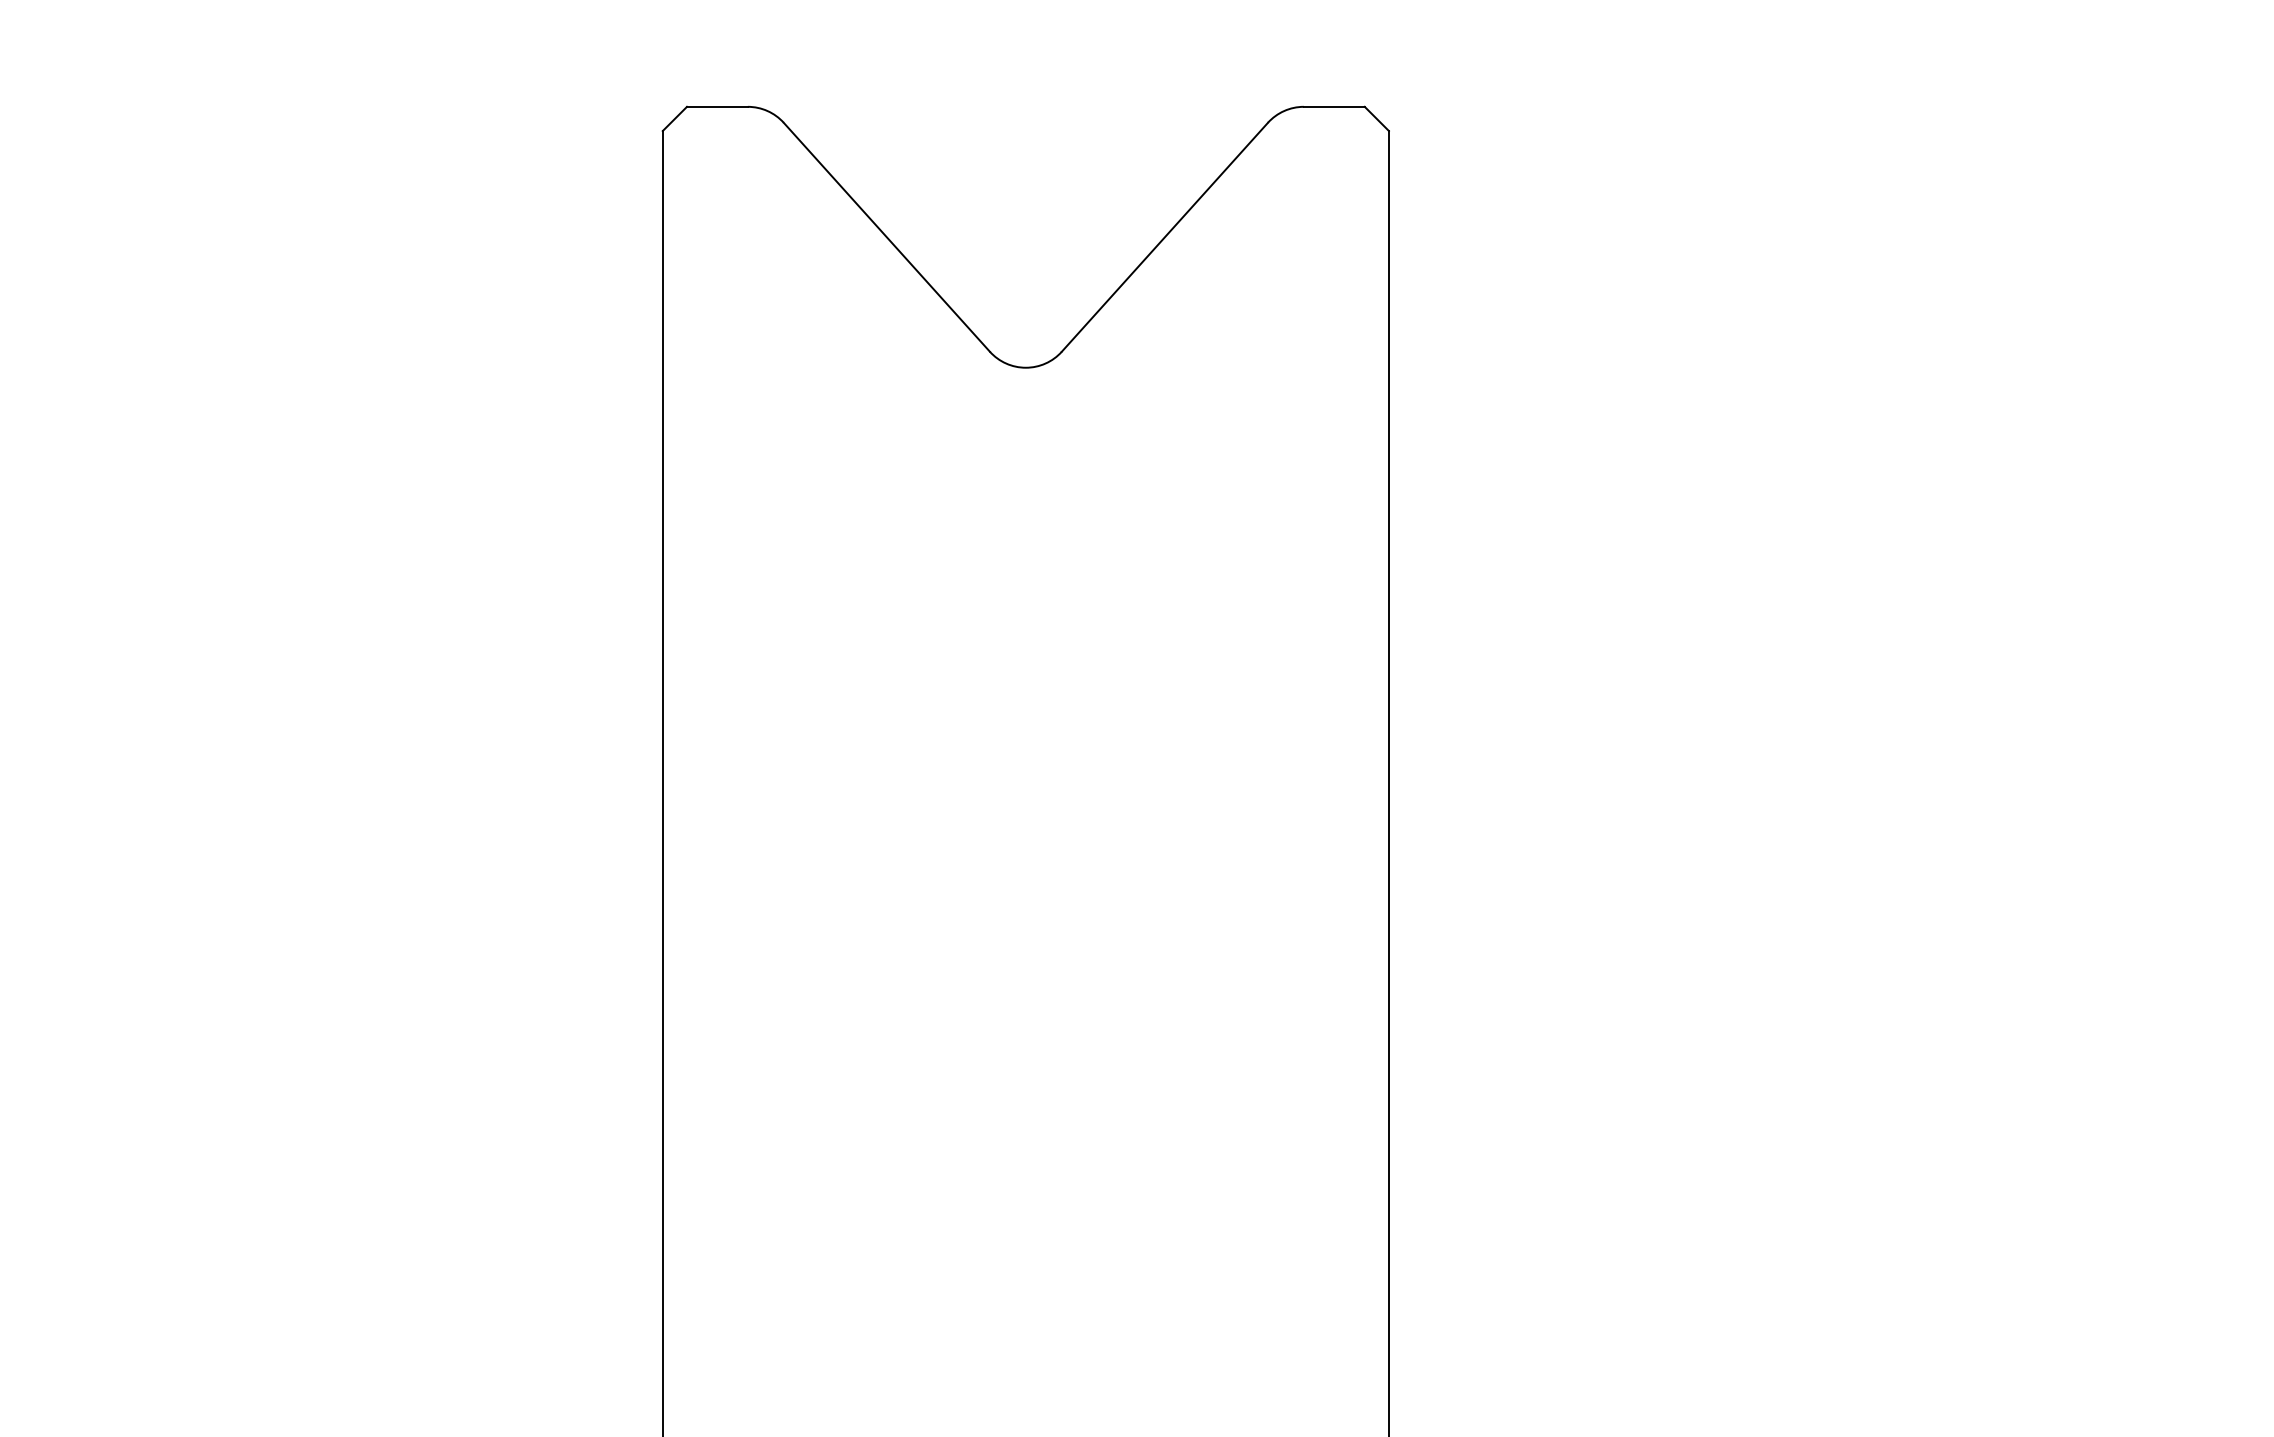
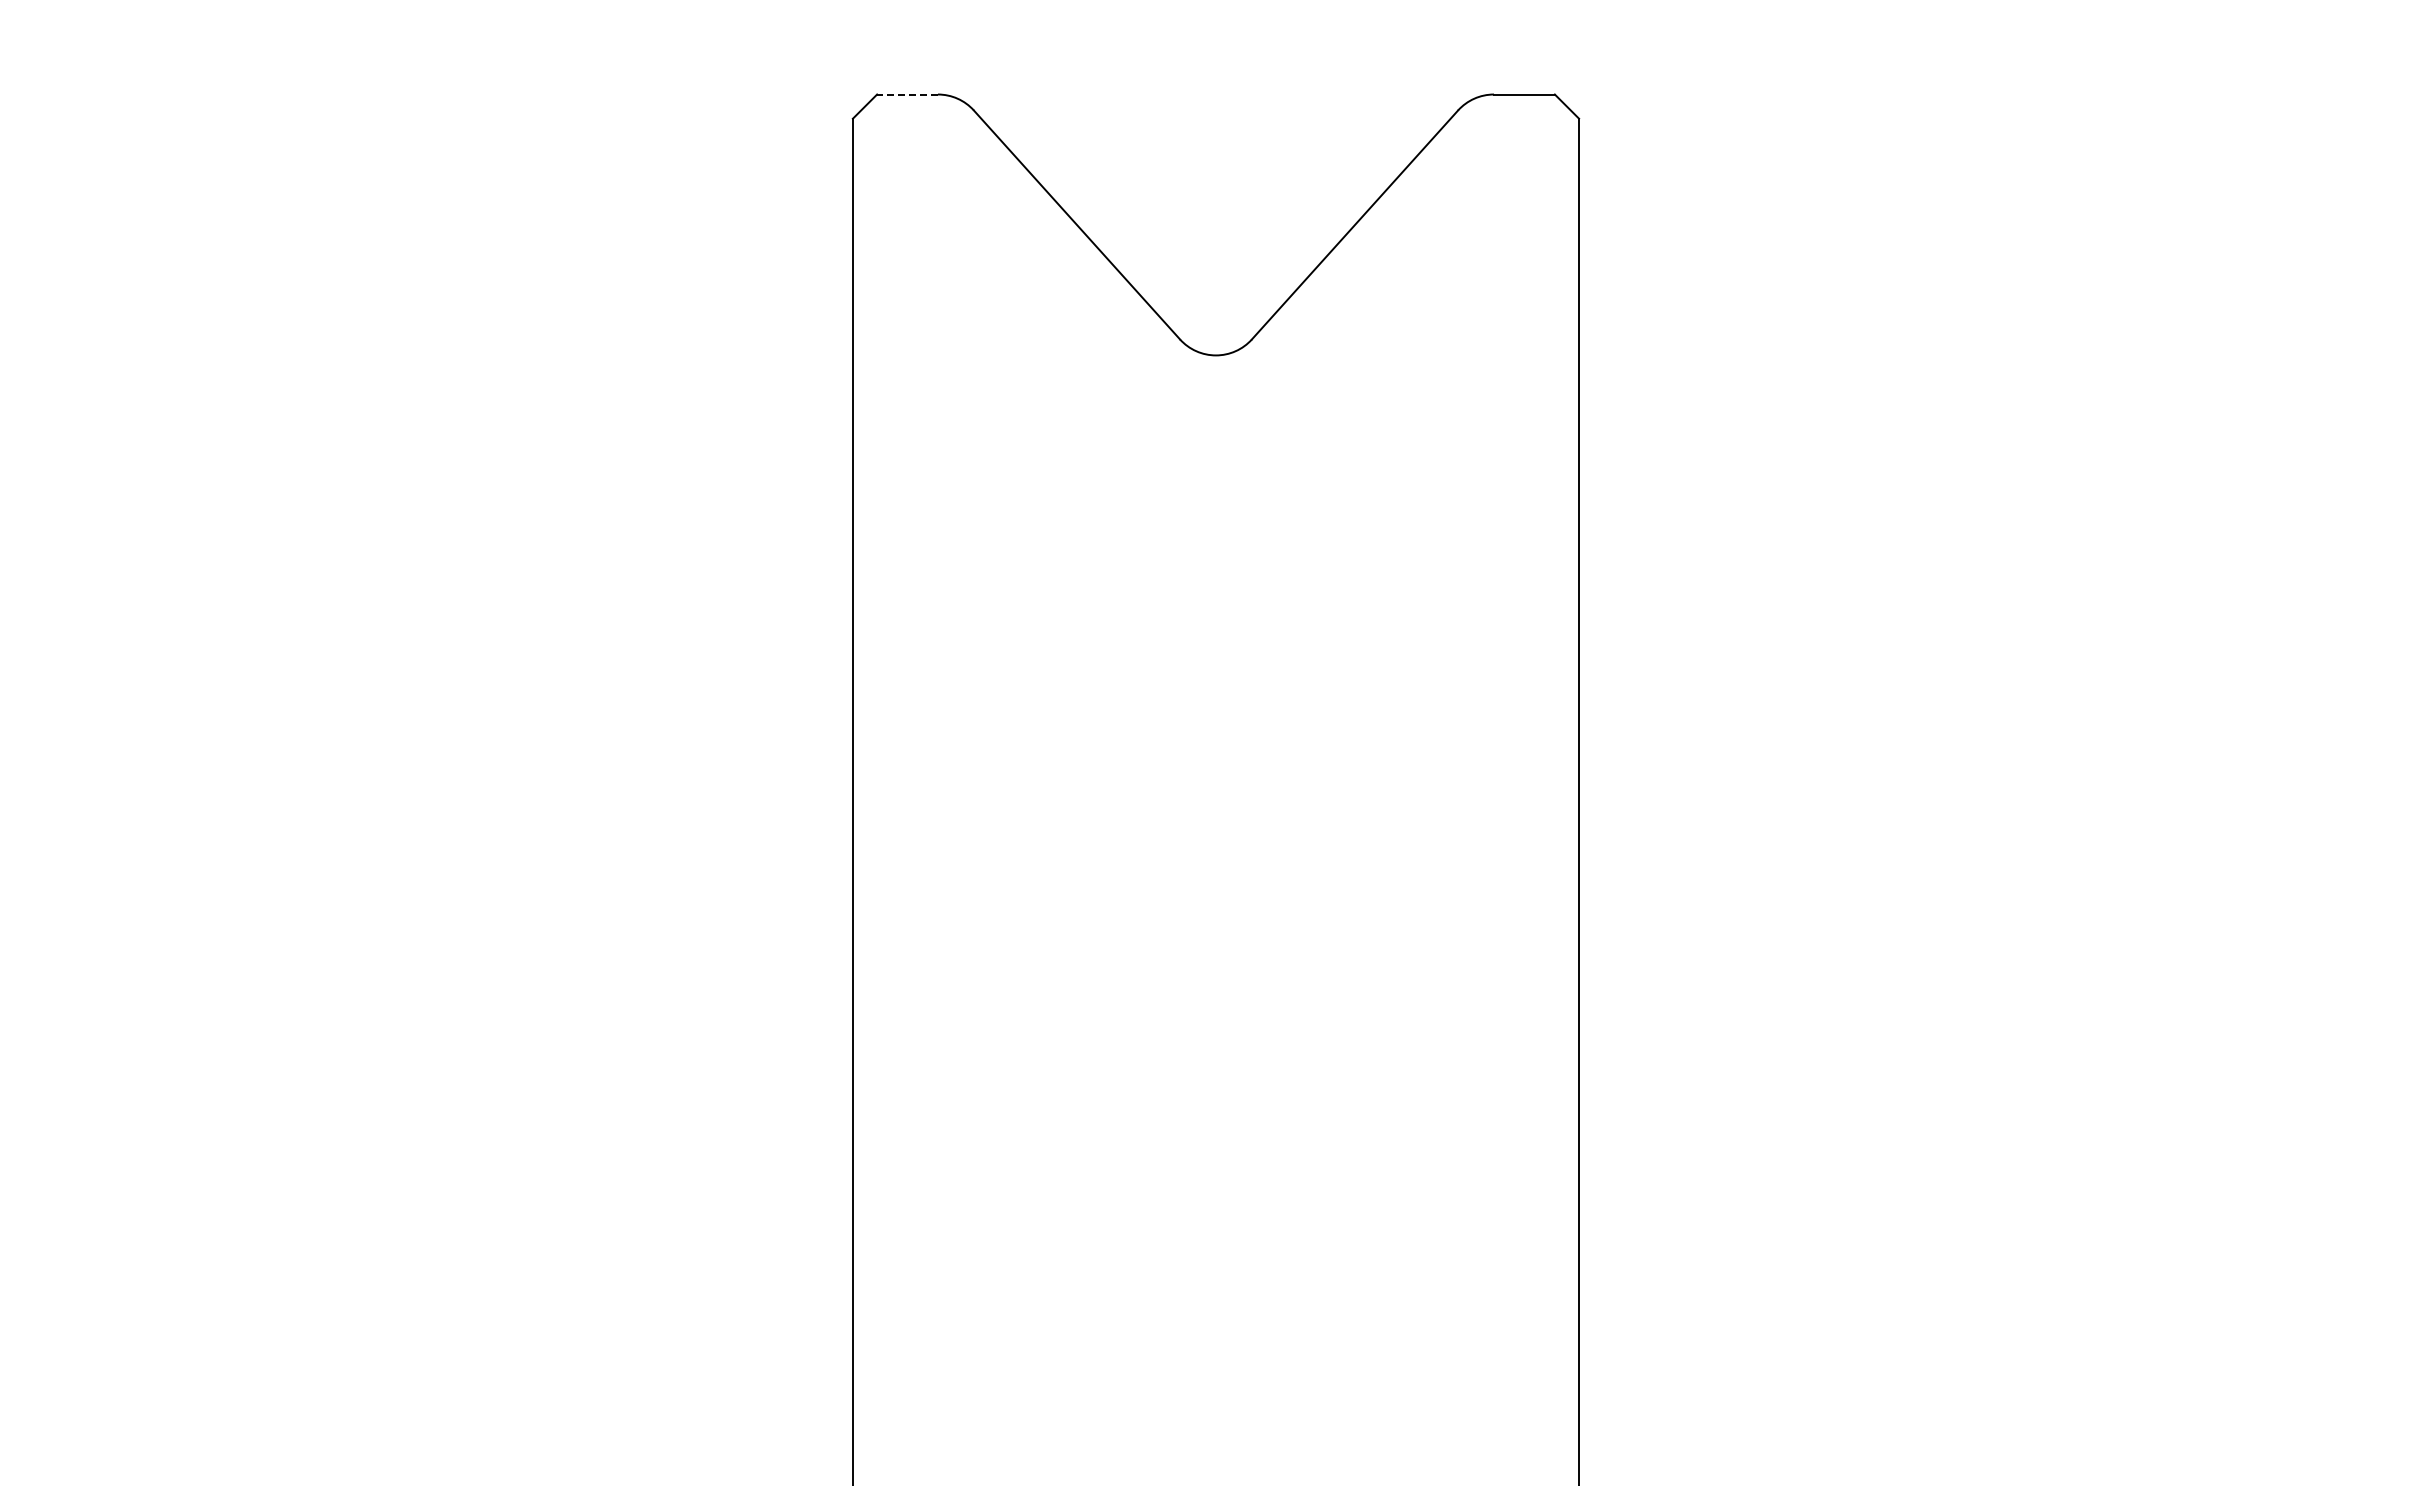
line: (717, 106) -> (907, 94), solid -> dashed

